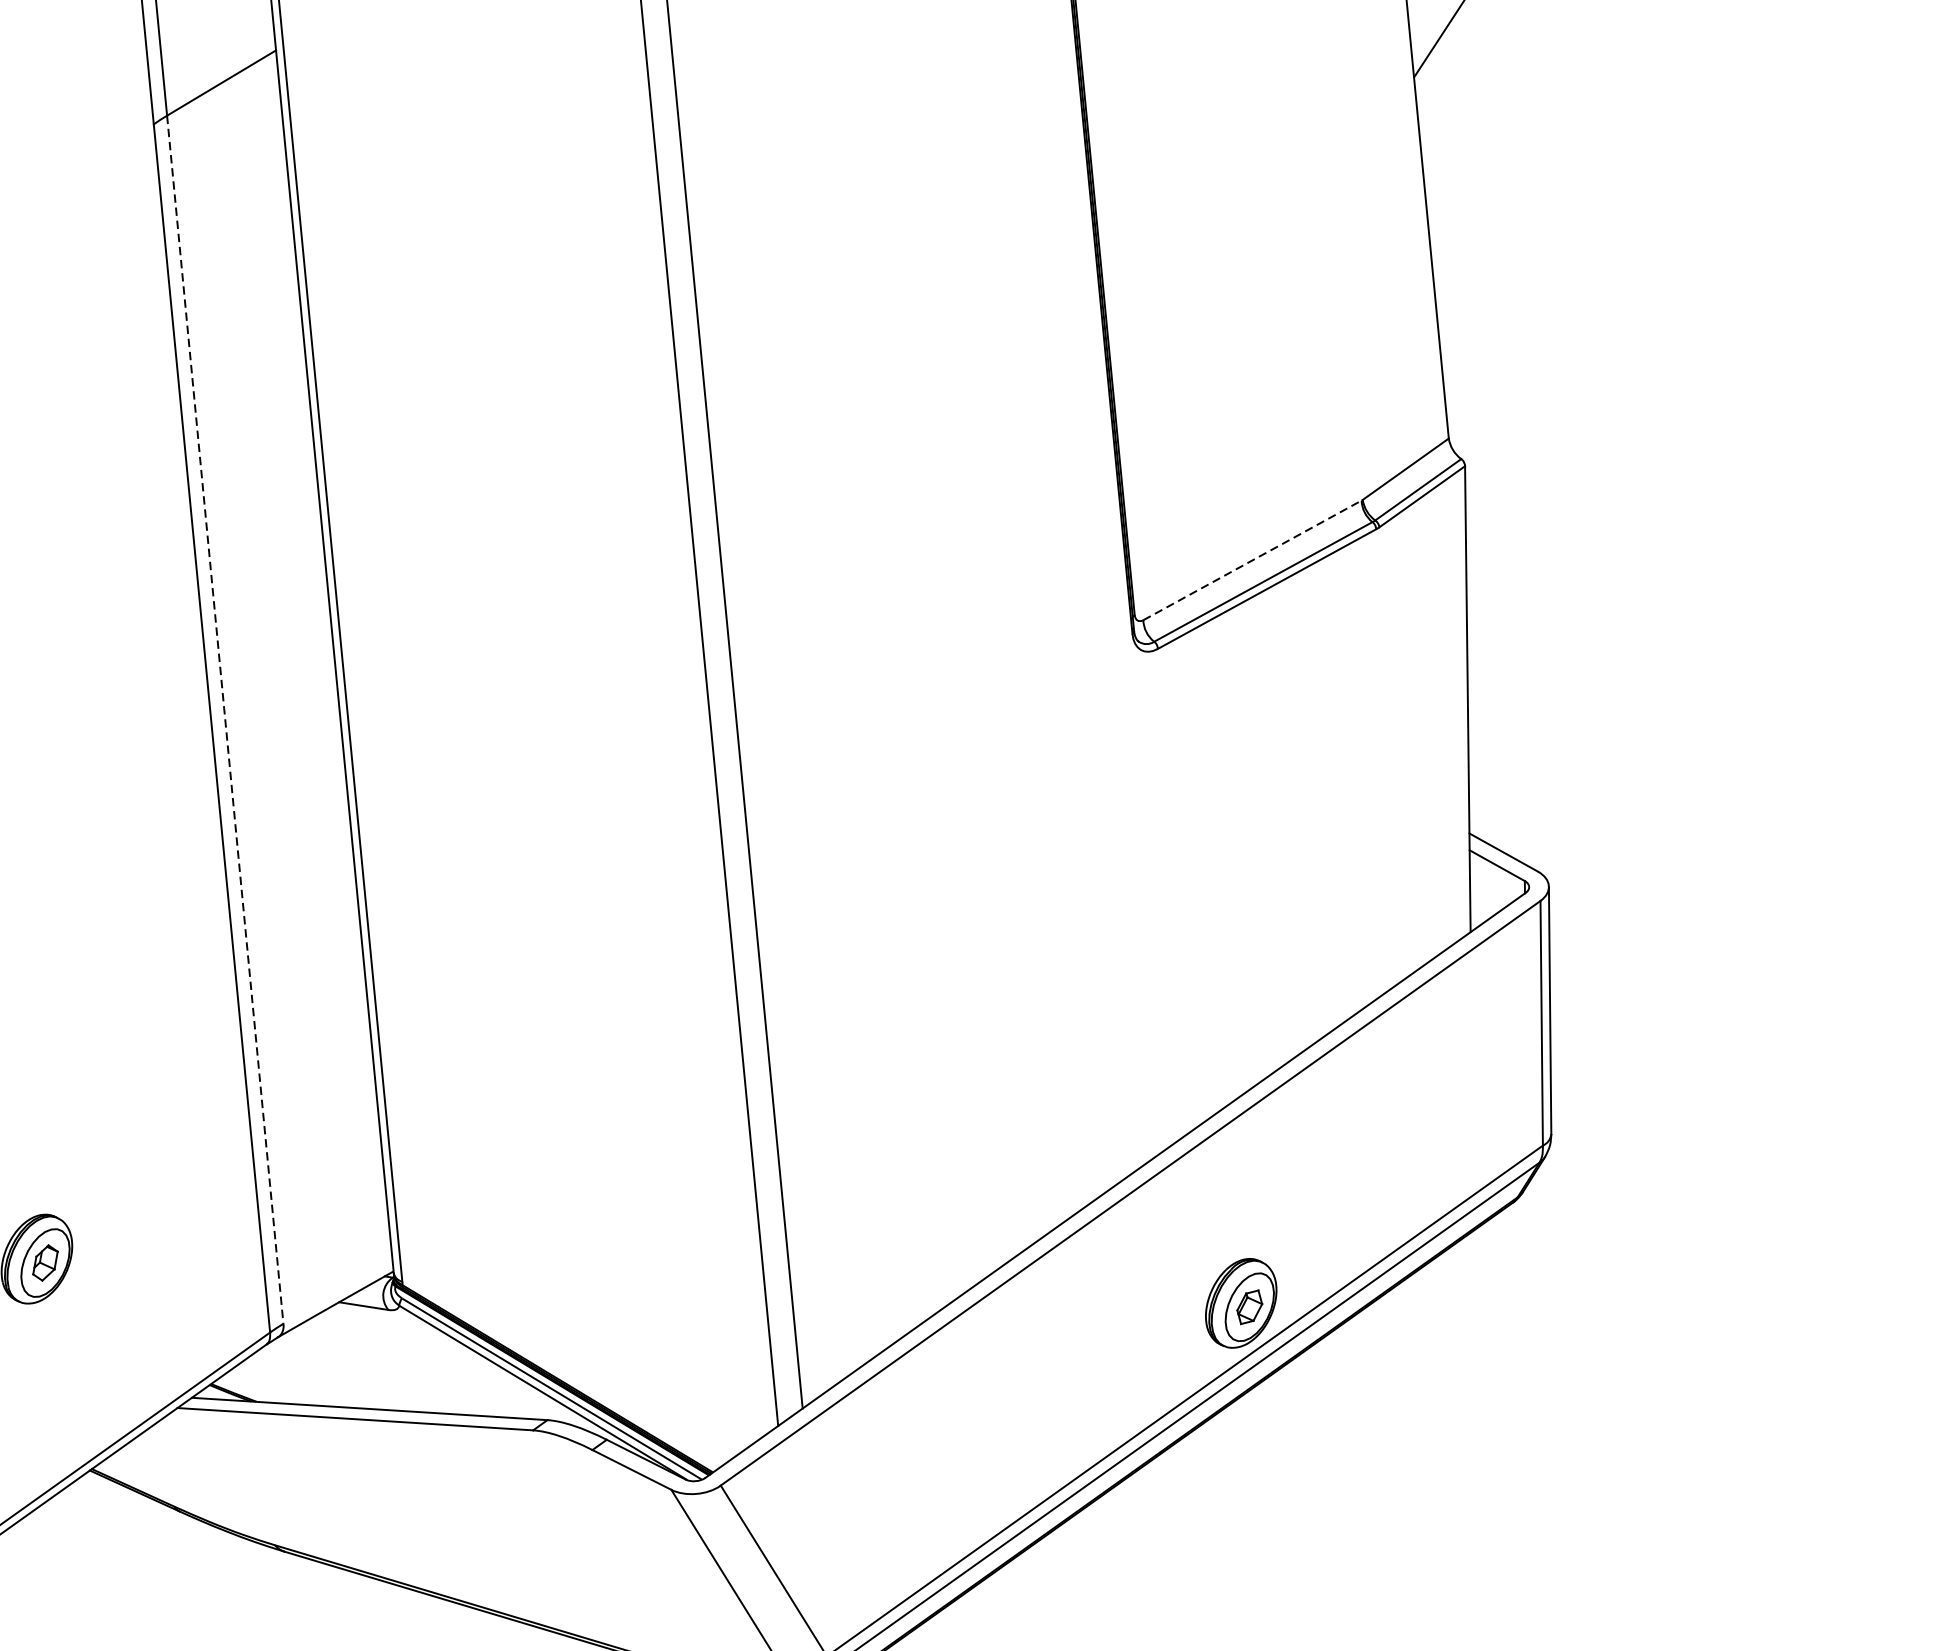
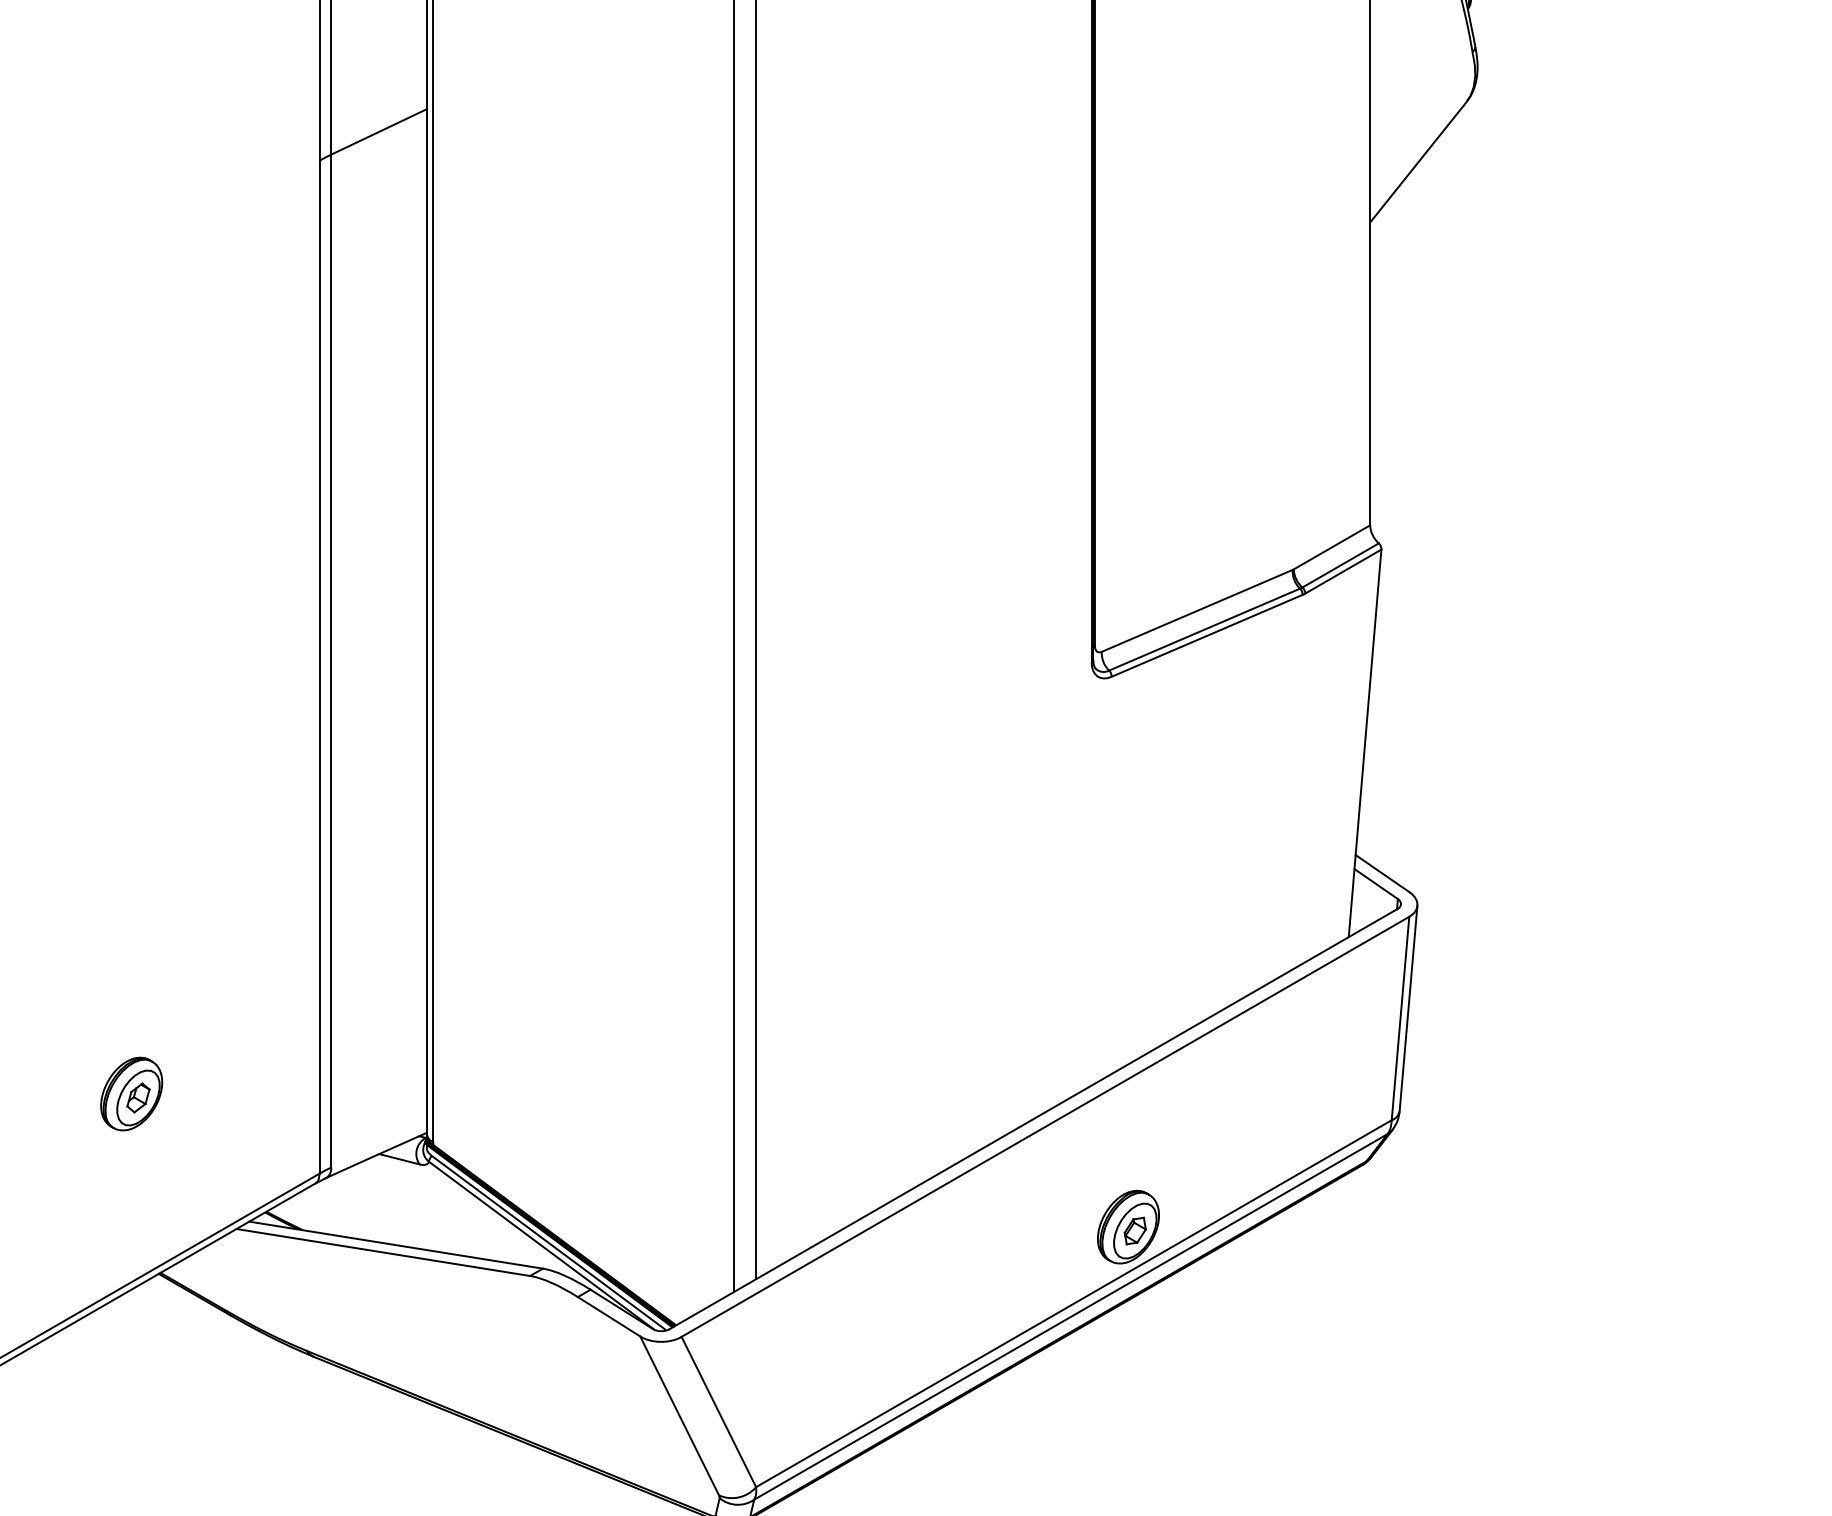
line: (1252, 559) -> (1197, 610), dashed -> solid
line: (225, 720) -> (331, 661), dashed -> solid

